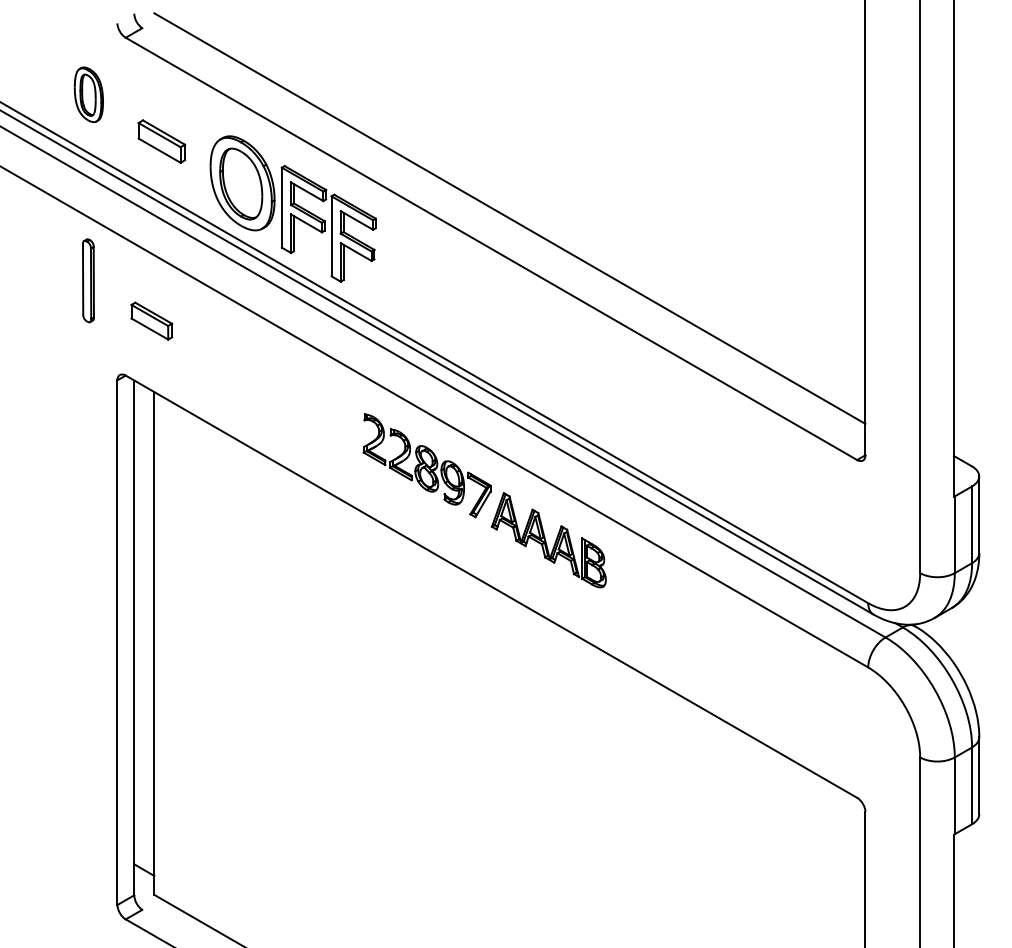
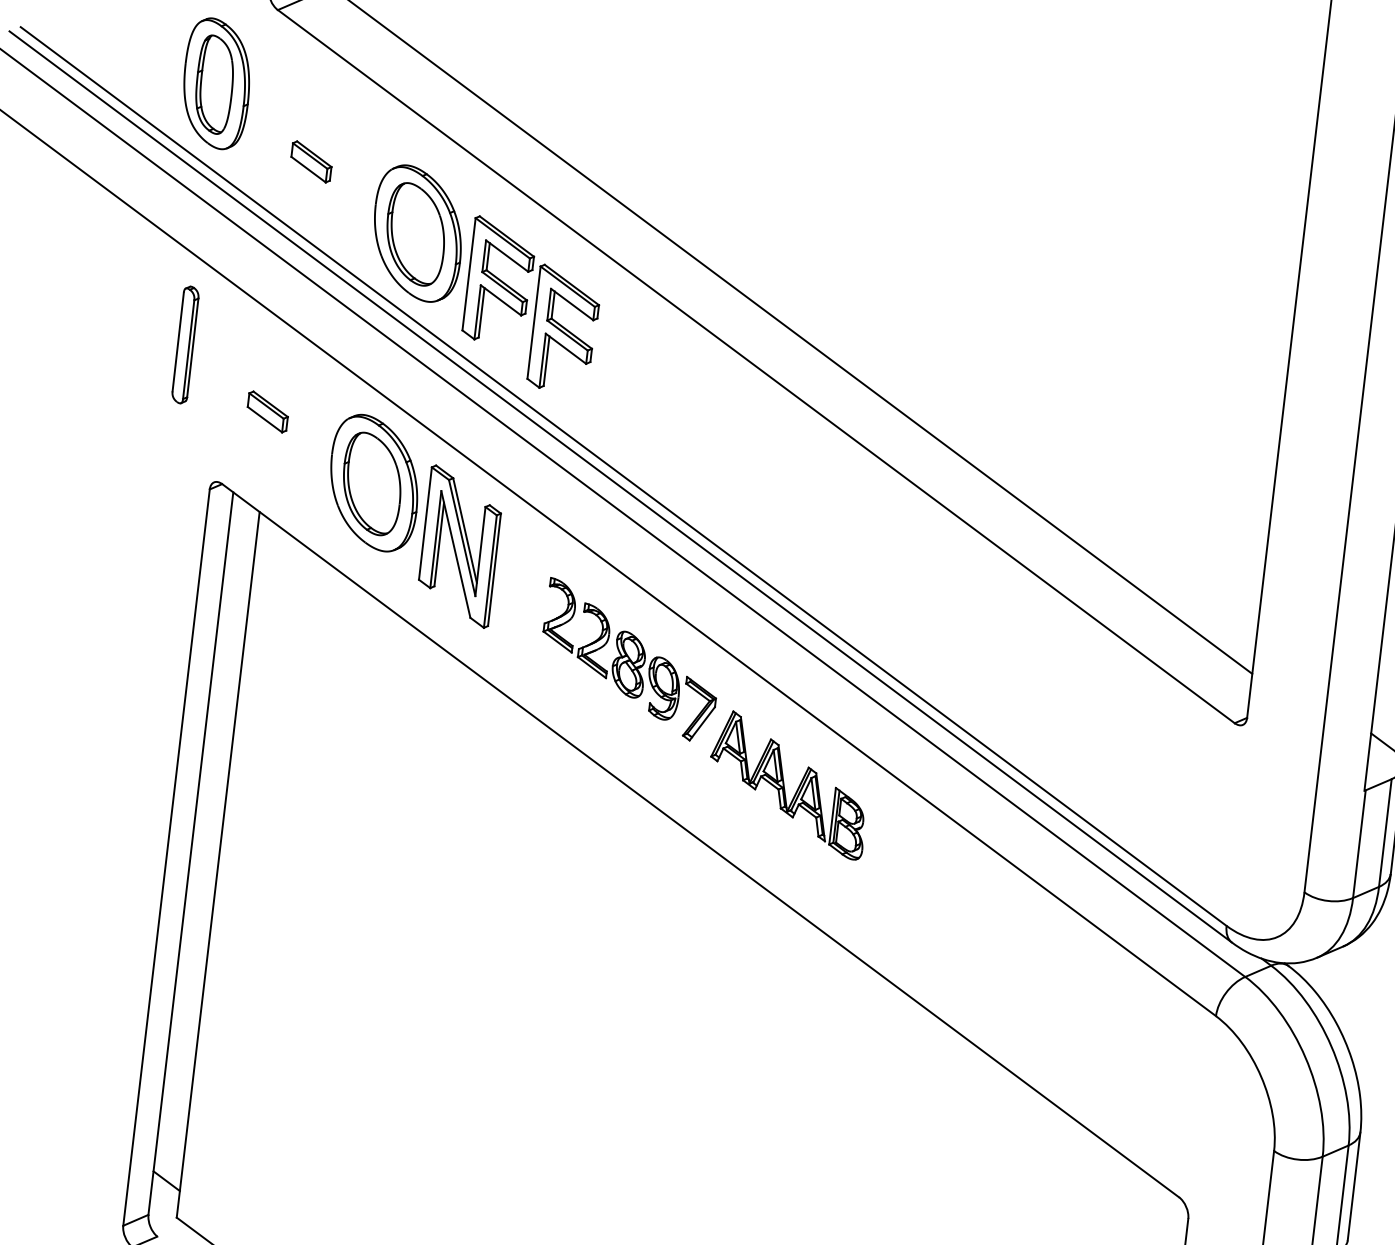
part: (88, 94) -> (216, 83), size x1.67
part: (161, 141) -> (310, 161), size x0.62
part: (151, 320) -> (267, 411), size x0.71
part: (262, 385) -> (412, 520), added

